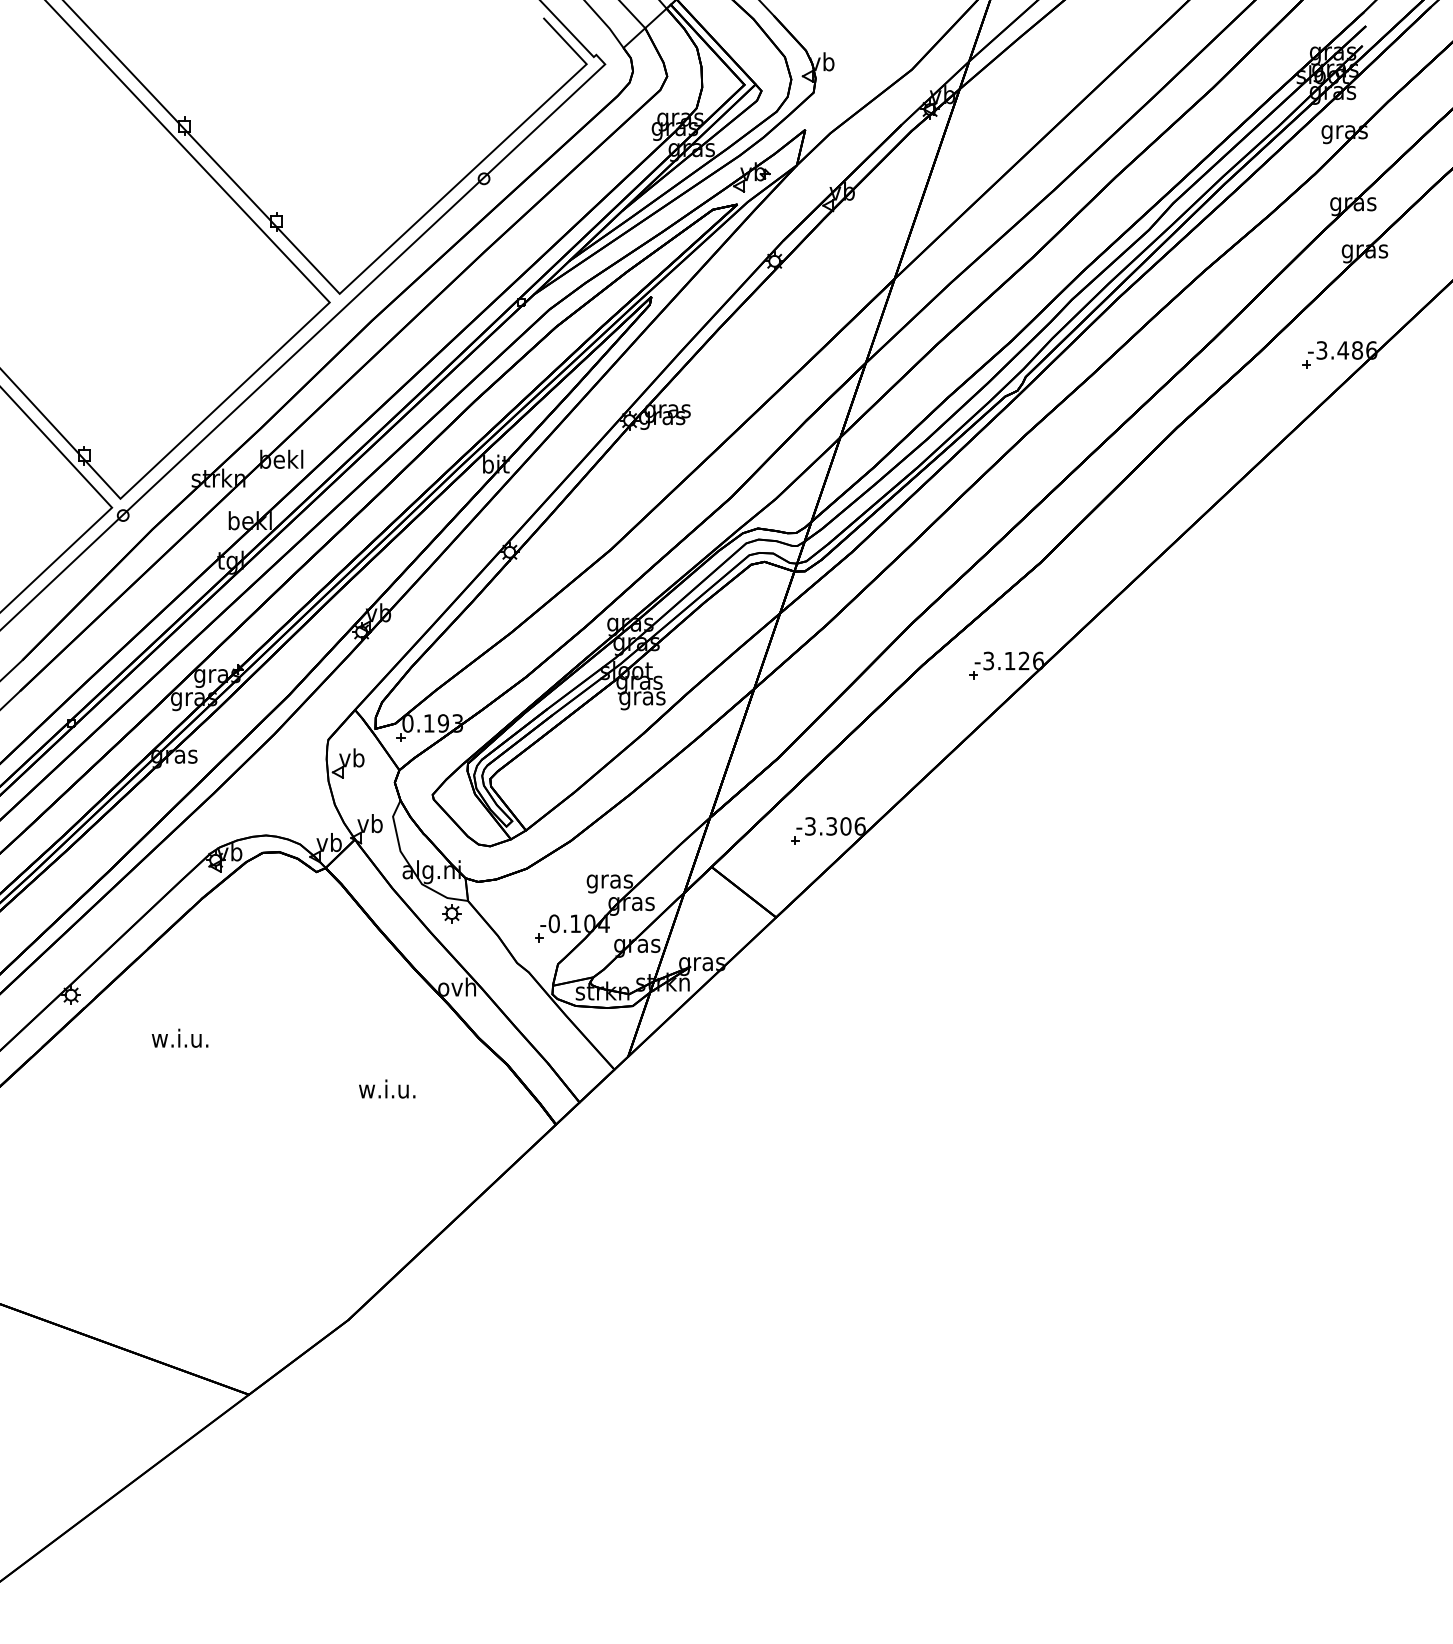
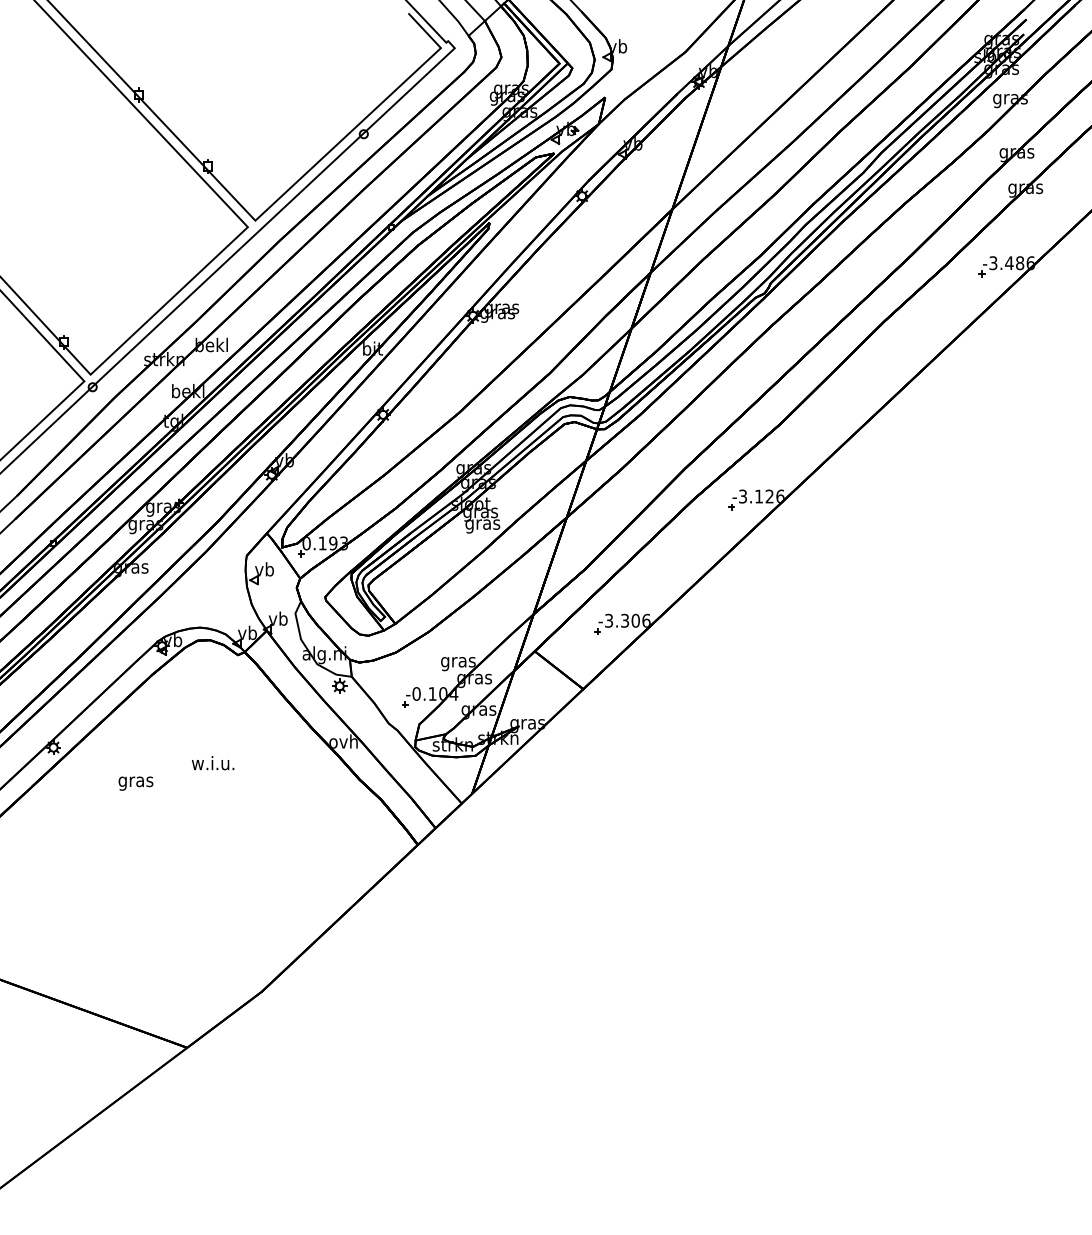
text: (180, 1040) -> (135, 781), w.i.u. -> gras
text: (387, 1089) -> (213, 763), moved

